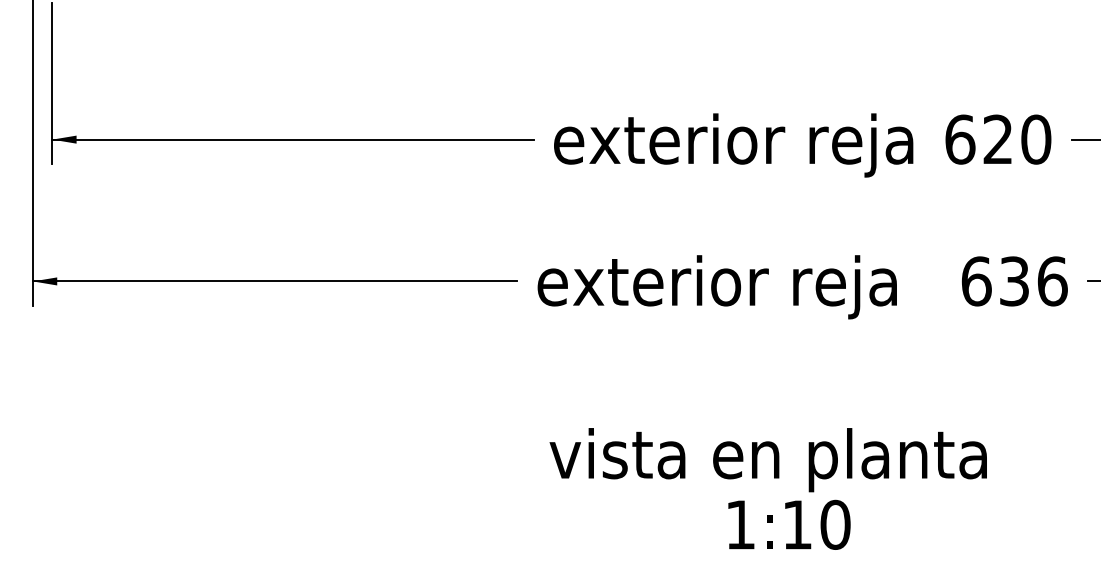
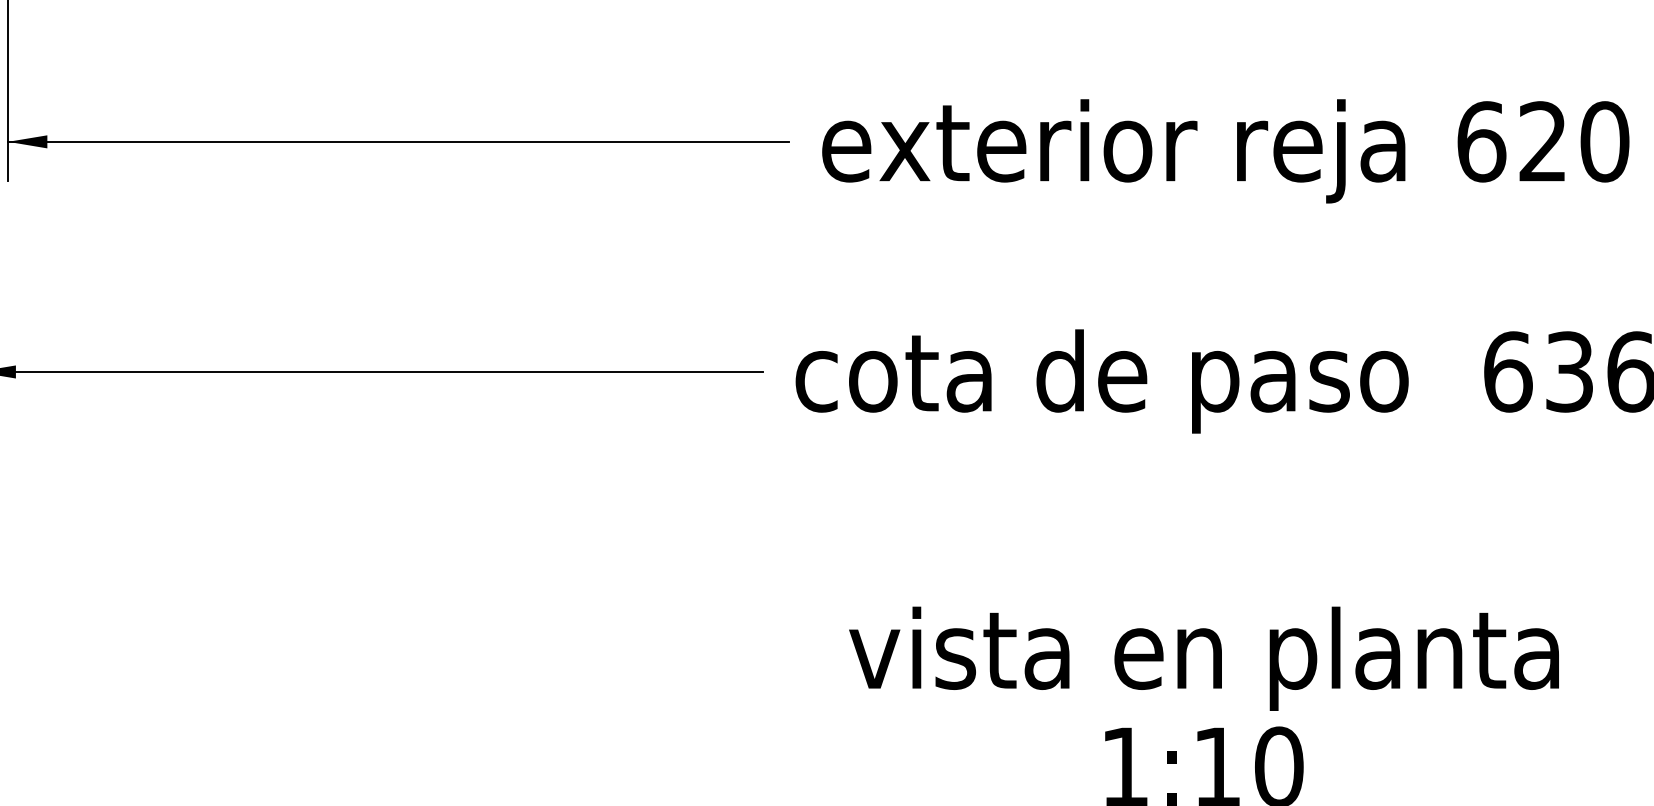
text: (729, 287) -> (1107, 381), exterior reja -> cota de paso
text: (767, 460) -> (1202, 659), moved

